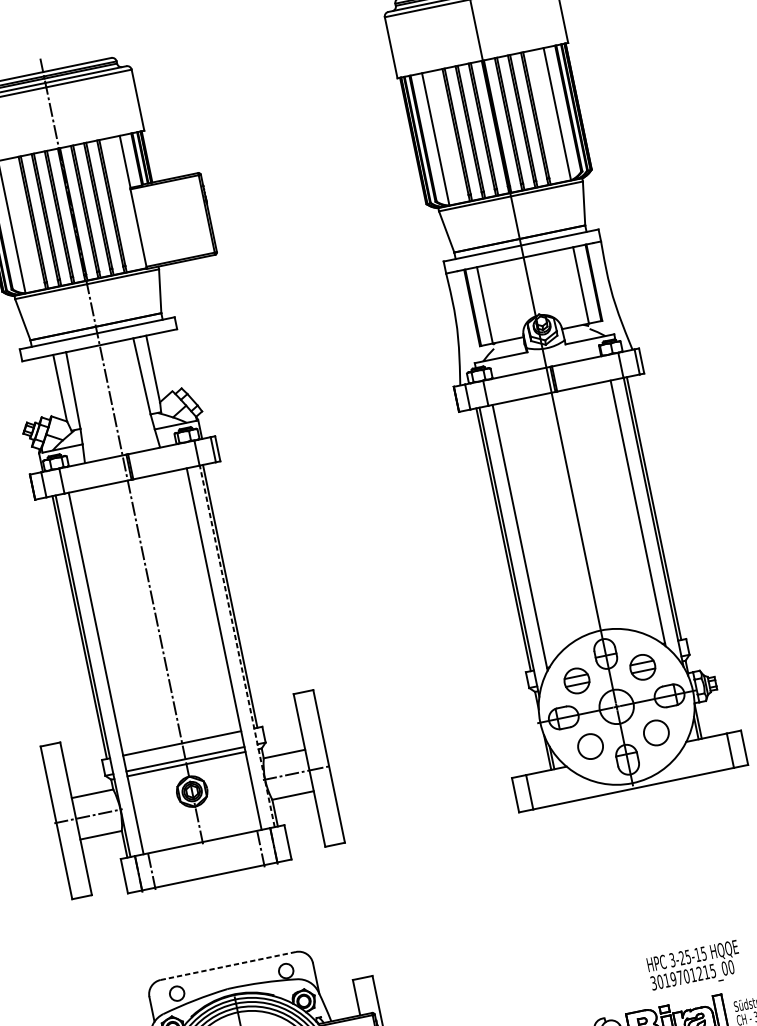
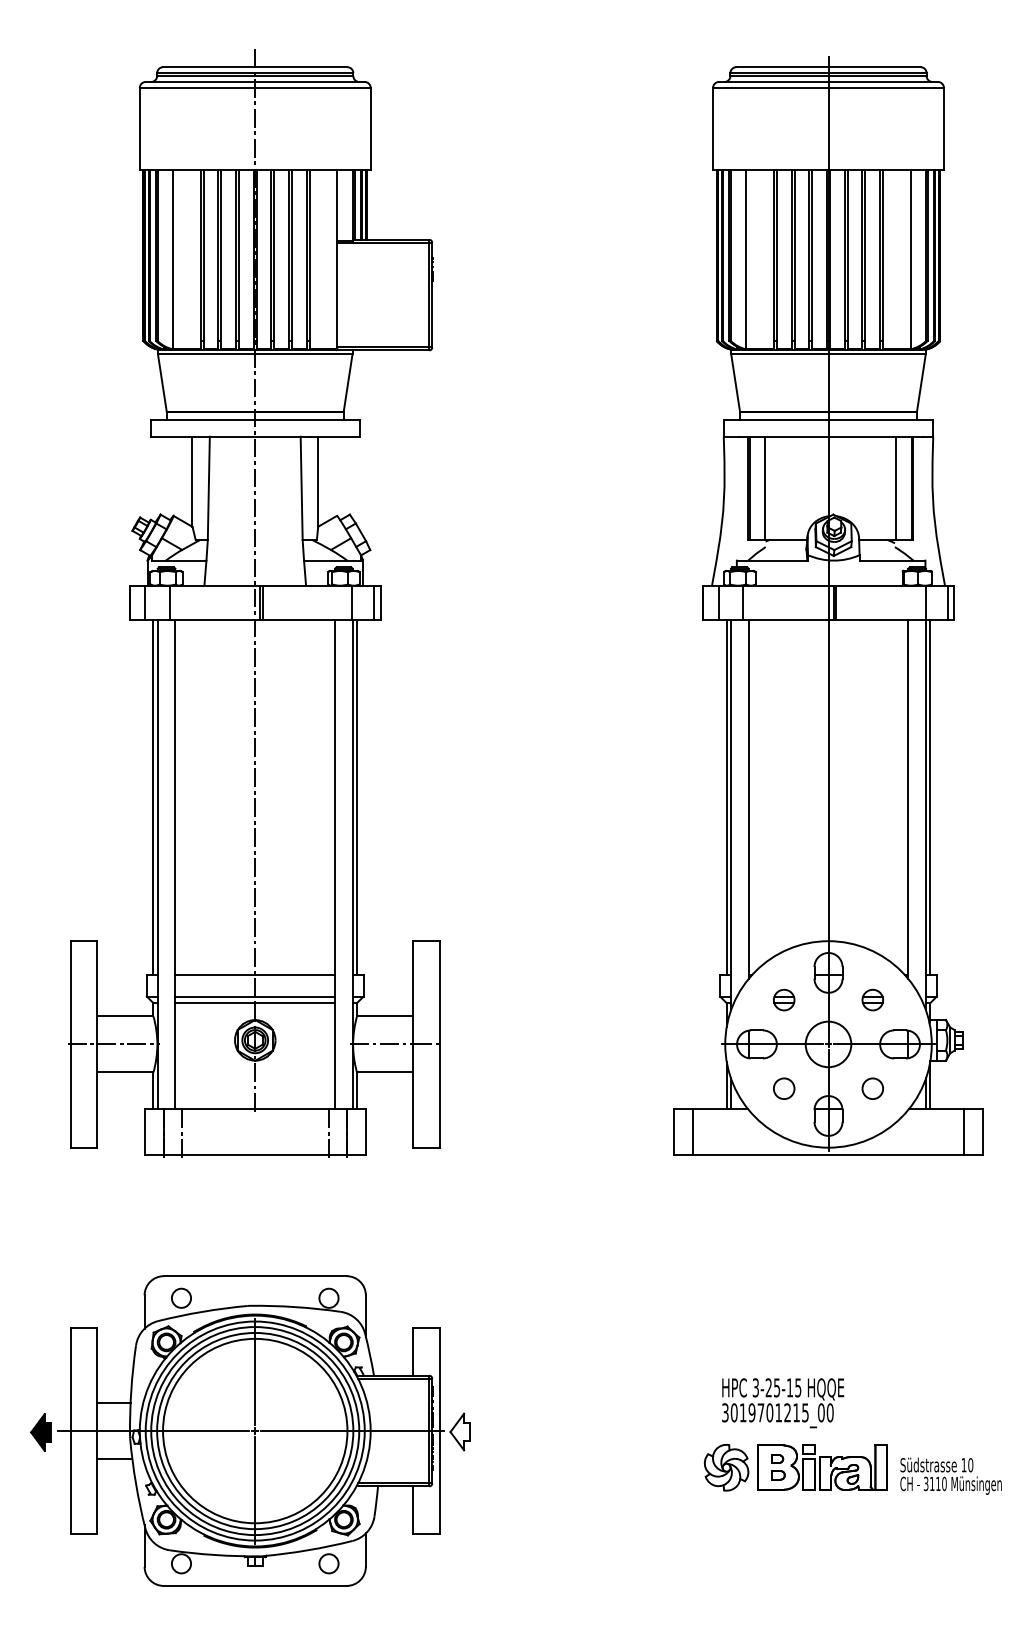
line: (237, 645) -> (352, 863), dashed -> solid
part: (642, 666) -> (872, 999), size x0.62
part: (577, 680) -> (784, 999), size x0.62
circle: (655, 732) -> (872, 1088), size x0.62
circle: (590, 746) -> (784, 1088), size x0.62
line: (228, 966) -> (255, 1276), dashed -> solid
text: (695, 967) -> (783, 1403), moved

